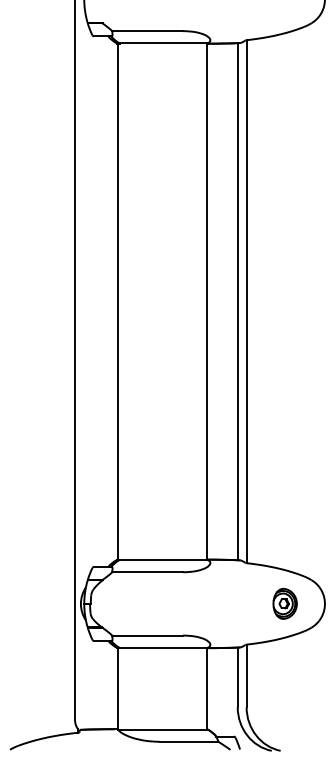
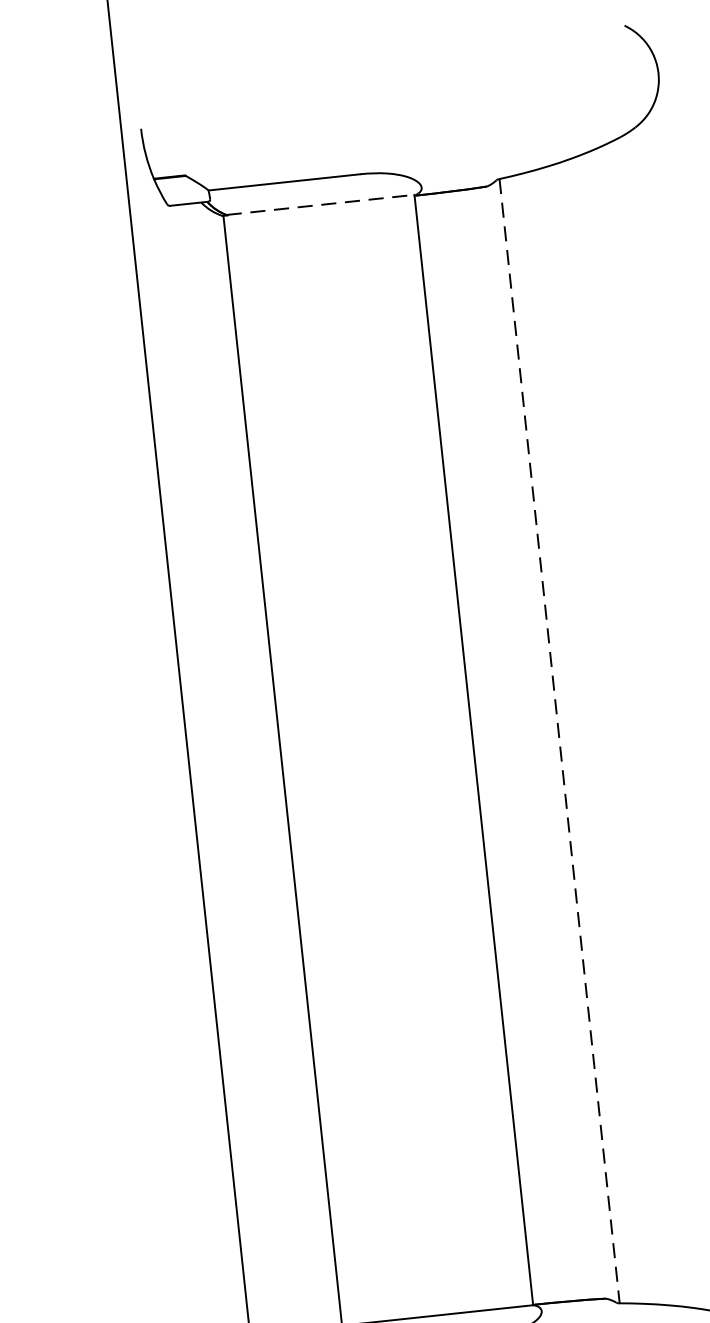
line: (163, 43) -> (321, 205), solid -> dashed
line: (237, 301) -> (539, 742), removed
line: (246, 301) -> (559, 740), solid -> dashed

